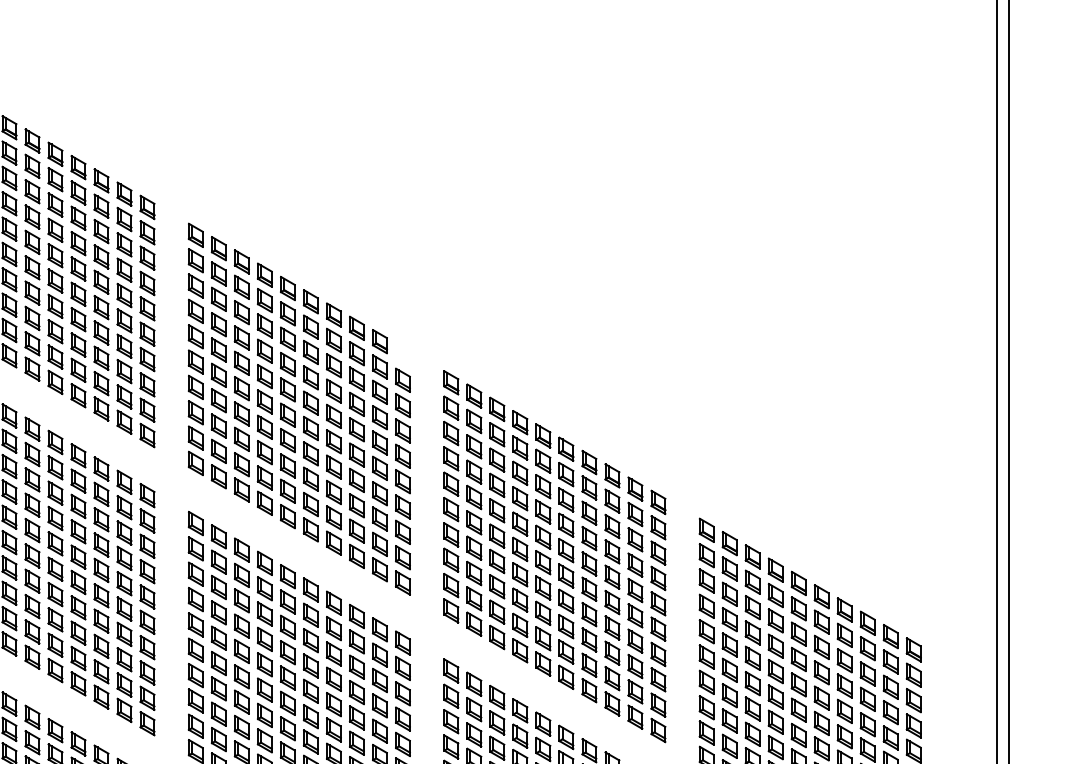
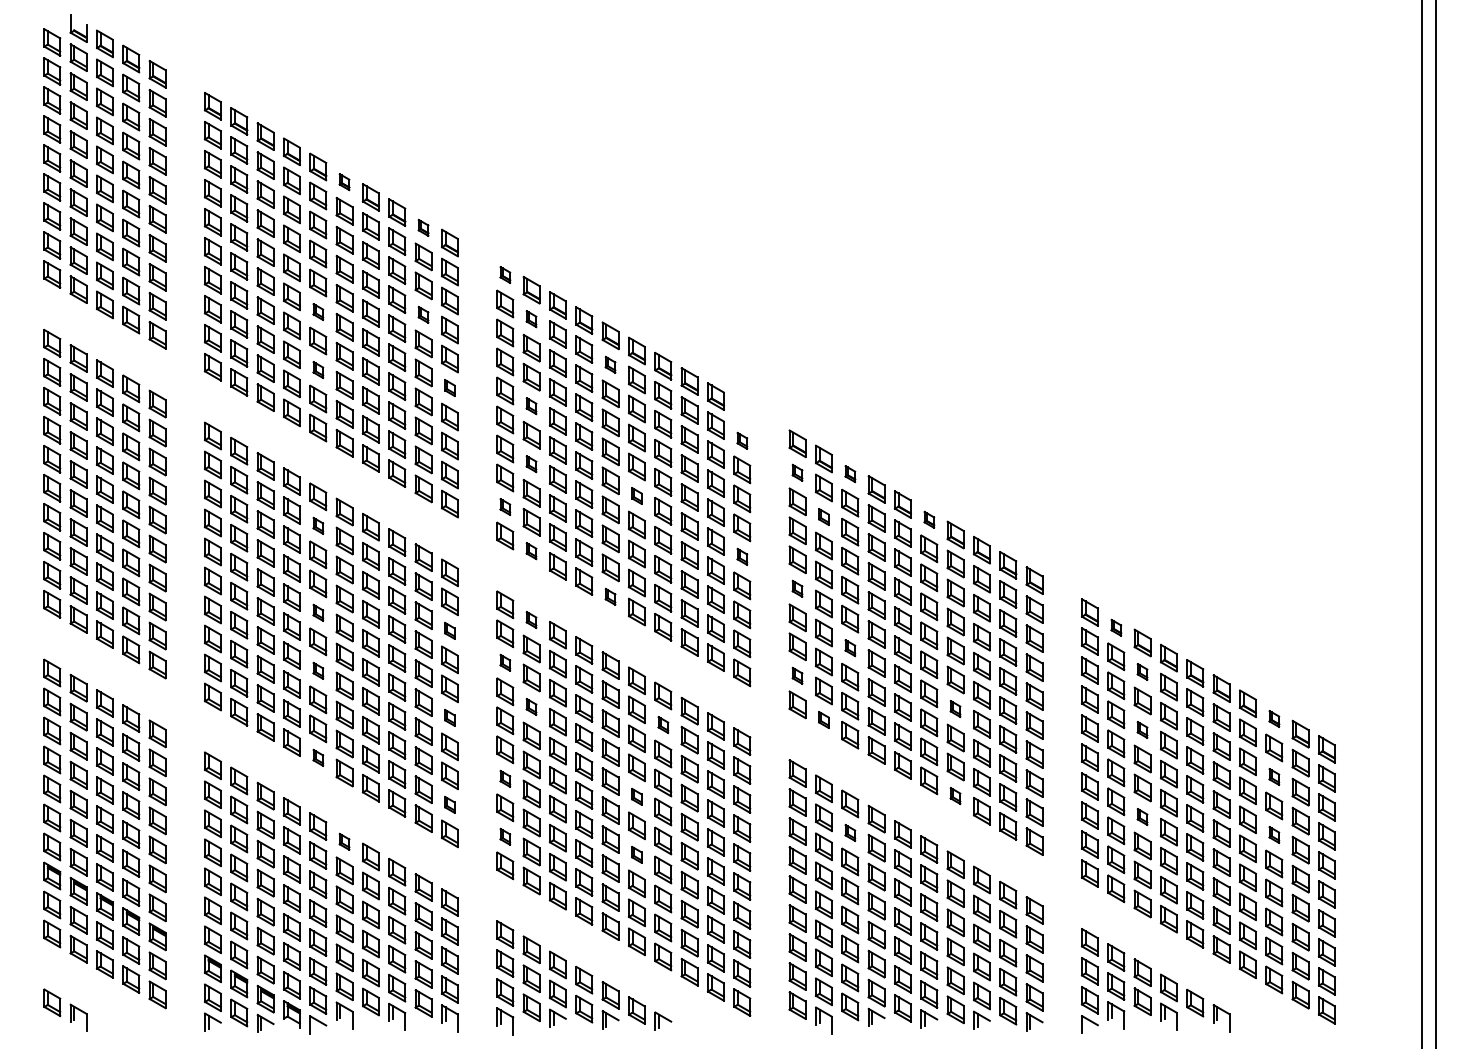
part: (55, 153) -> (344, 181), size x0.6
part: (124, 193) -> (423, 227), size x0.6
part: (196, 234) -> (505, 274), size x0.6
part: (32, 267) -> (318, 311), size x0.6
part: (124, 269) -> (423, 314), size x0.6
part: (218, 273) -> (531, 318), size x0.6
part: (287, 313) -> (610, 364), size x0.6
part: (32, 317) -> (318, 369), size x0.6
part: (147, 333) -> (449, 387), size x0.6
part: (218, 349) -> (531, 405), size x0.6
part: (403, 379) -> (742, 440), size x0.6
part: (218, 400) -> (531, 463), size x0.6
part: (451, 407) -> (797, 472), size x0.6
part: (497, 408) -> (850, 473), size x0.6
part: (310, 428) -> (636, 495), size x0.6
part: (196, 437) -> (505, 506), size x0.6
part: (473, 446) -> (823, 516), size x0.6
part: (566, 449) -> (929, 519), size x0.6
part: (32, 454) -> (318, 525), size x0.6
part: (218, 476) -> (531, 550), size x0.6
part: (403, 481) -> (742, 556), size x0.6
part: (451, 509) -> (797, 588), size x0.6
part: (287, 516) -> (610, 596), size x0.6
part: (32, 530) -> (318, 612), size x0.6
part: (218, 536) -> (531, 619), size x0.6
part: (729, 543) -> (1116, 627), size x0.6
part: (147, 546) -> (449, 630), size x0.6
part: (497, 560) -> (850, 647), size x0.6
part: (196, 573) -> (505, 662), size x0.6
part: (32, 580) -> (318, 670), size x0.6
part: (752, 581) -> (1142, 671), size x0.6
part: (451, 585) -> (797, 675), size x0.6
part: (218, 612) -> (531, 706), size x0.6
part: (589, 614) -> (955, 708), size x0.6
part: (147, 622) -> (449, 717), size x0.6
part: (868, 622) -> (1274, 718), size x0.6
part: (473, 623) -> (823, 719), size x0.6
part: (334, 628) -> (663, 724), size x0.6
part: (752, 632) -> (1142, 729), size x0.6
part: (32, 656) -> (318, 757), size x0.6
part: (868, 673) -> (1274, 776), size x0.6
part: (196, 675) -> (505, 778), size x0.6
part: (589, 690) -> (955, 795), size x0.6
part: (310, 691) -> (636, 796), size x0.6
part: (147, 698) -> (449, 804), size x0.6
part: (752, 708) -> (1142, 816), size x0.6
part: (497, 722) -> (850, 832), size x0.6
part: (868, 724) -> (1274, 834), size x0.6
part: (196, 726) -> (505, 836), size x0.6
part: (55, 730) -> (344, 841), size x0.6
part: (310, 741) -> (636, 854), size x0.6

